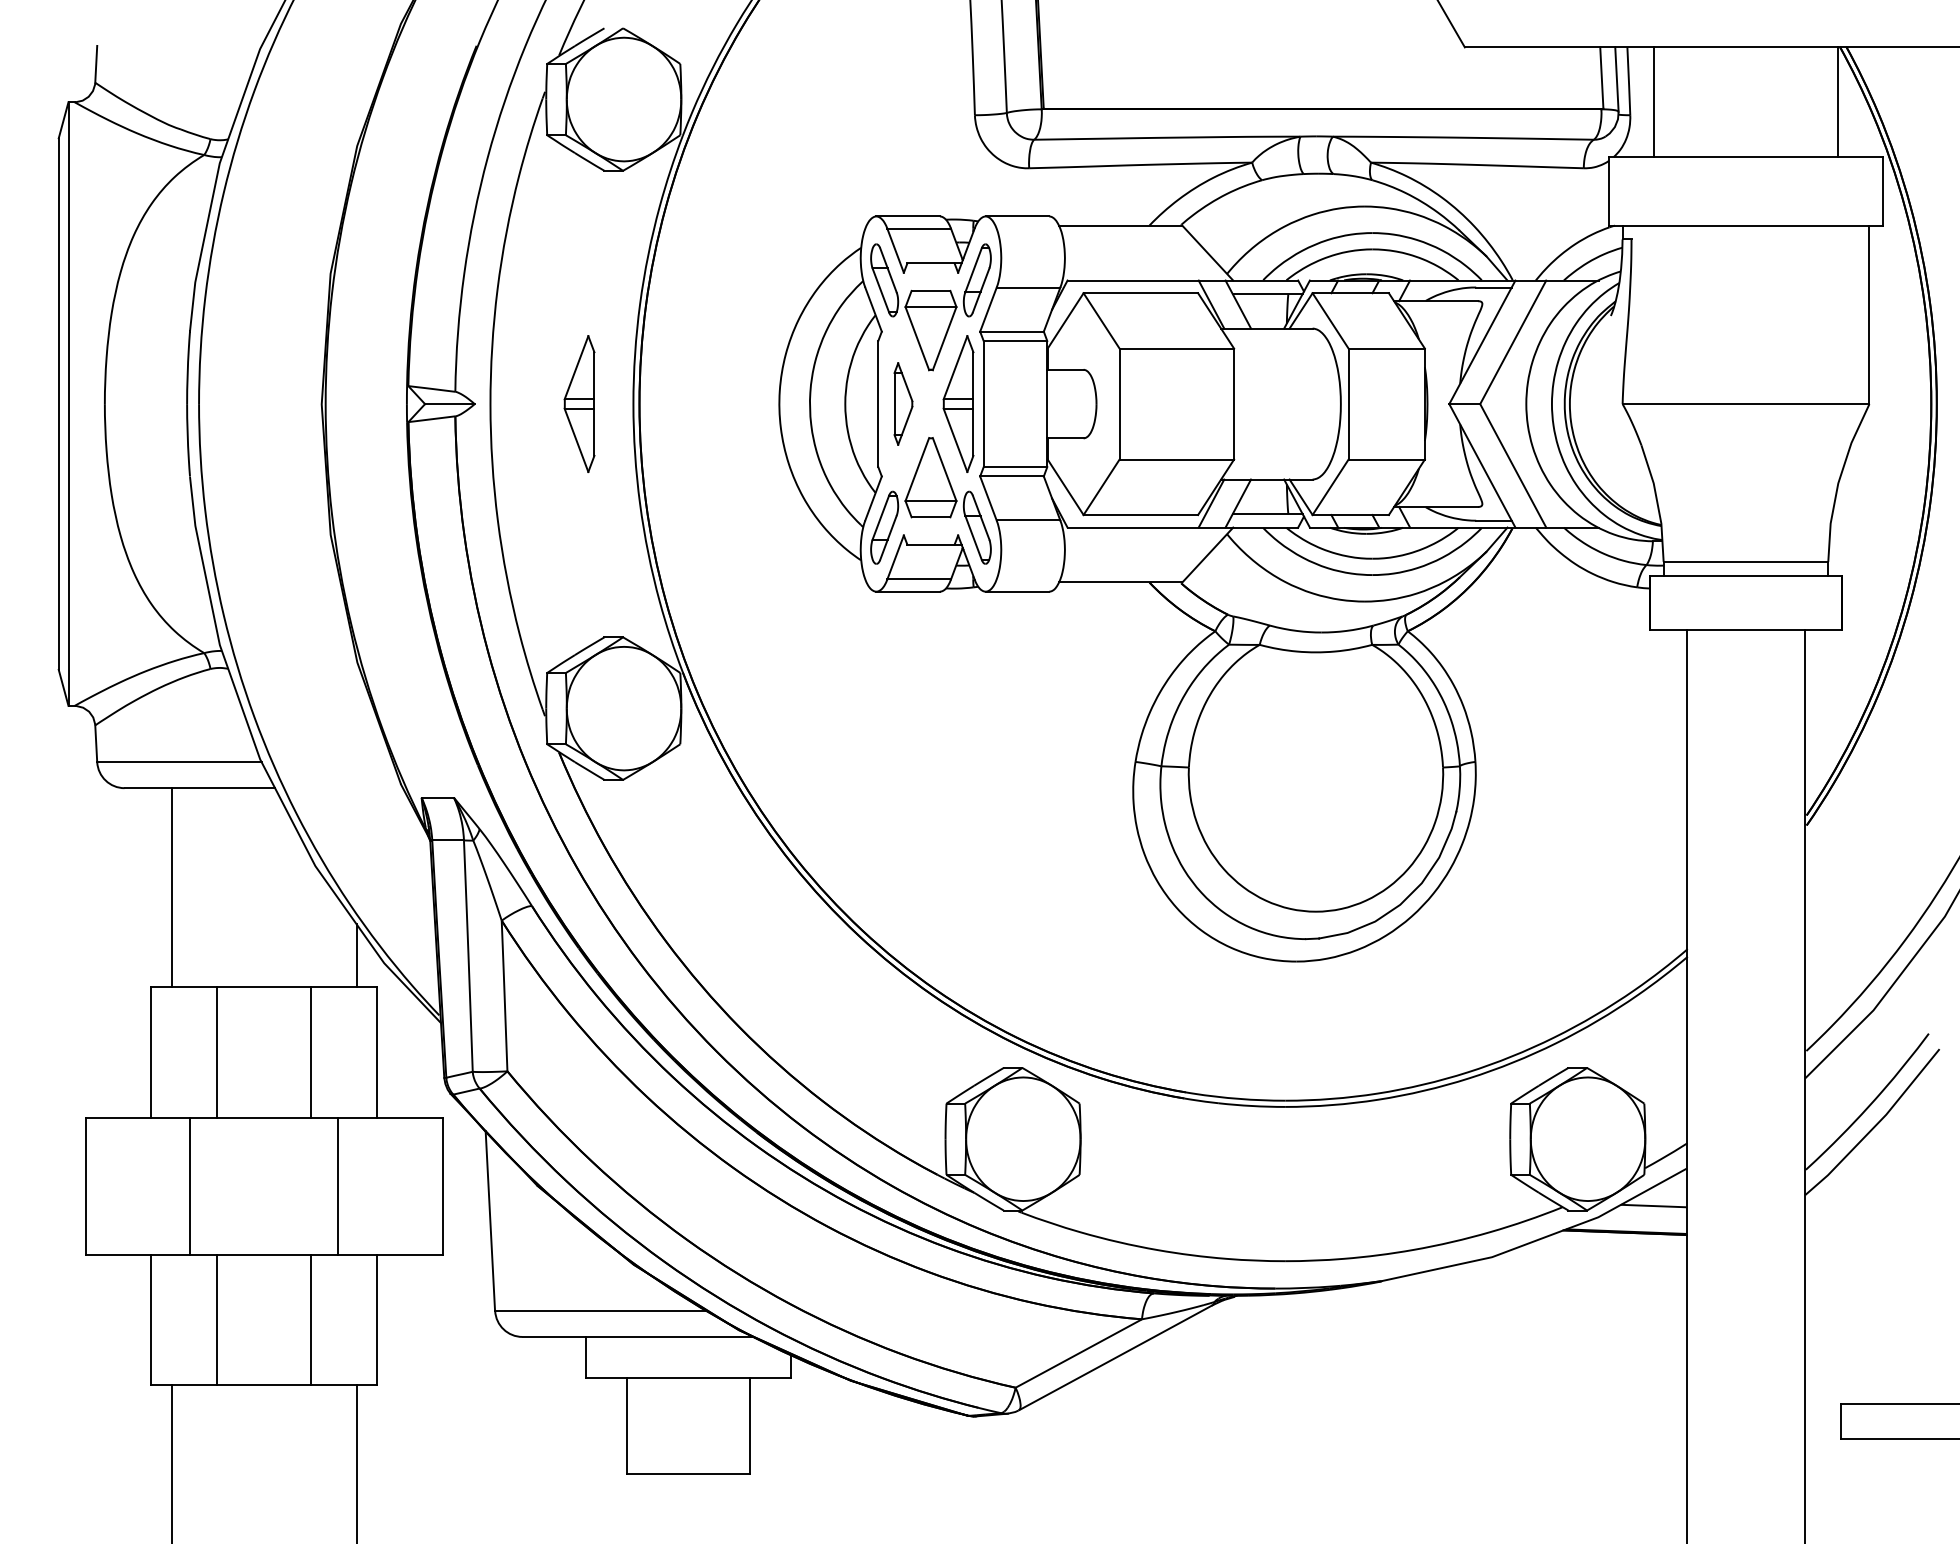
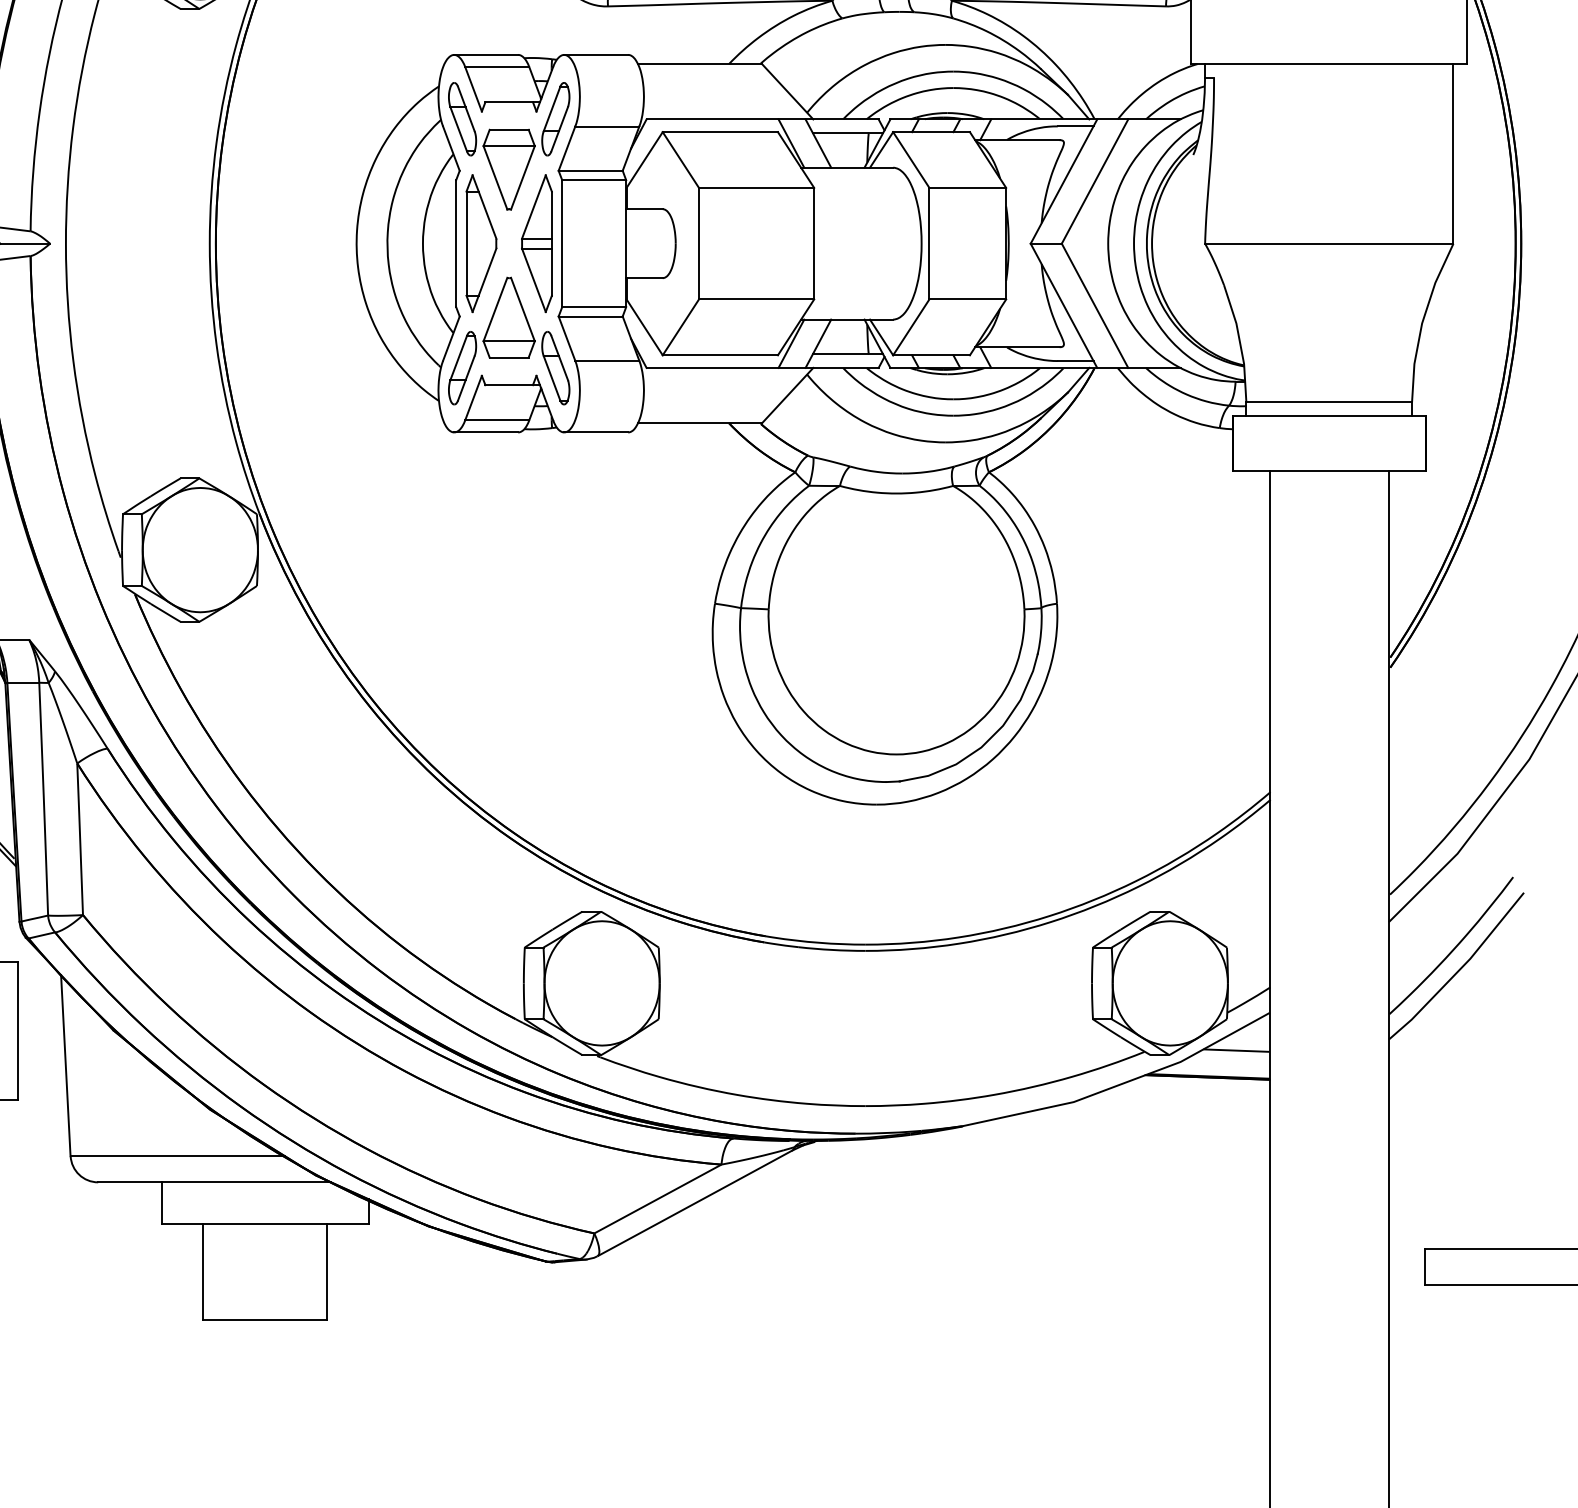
part: (579, 403) -> (155, 243), removed
part: (903, 403) -> (481, 243), size x1.67

